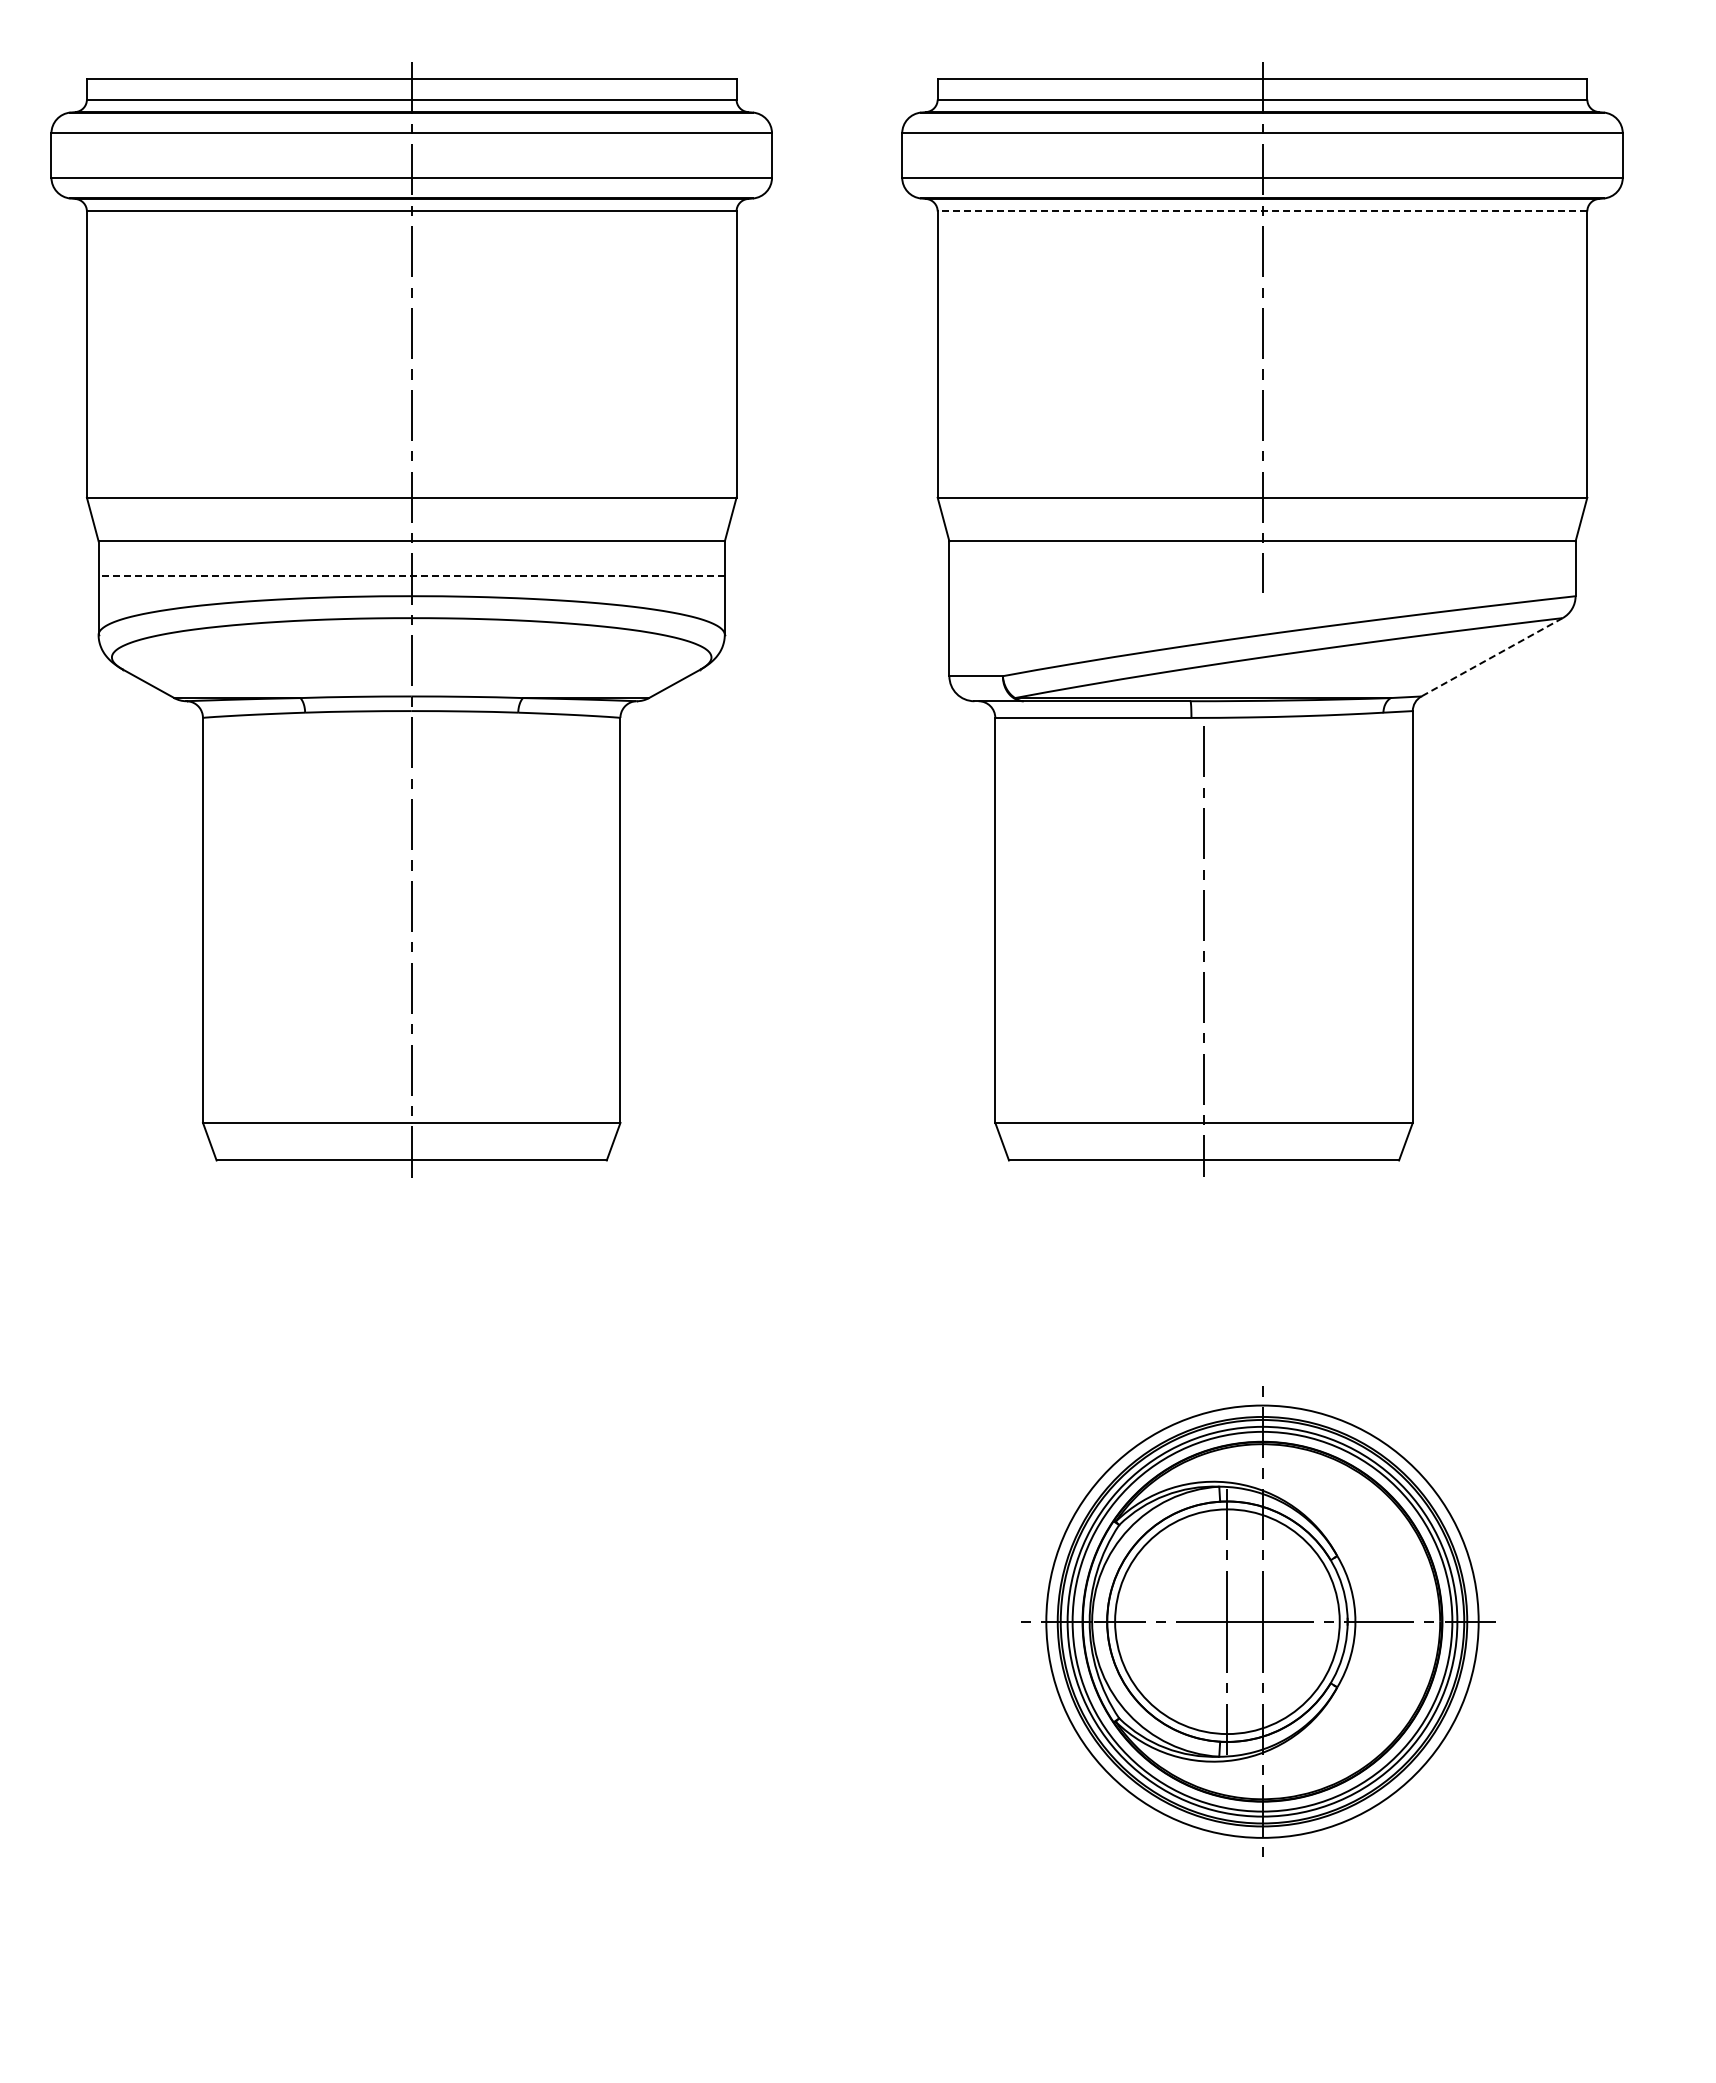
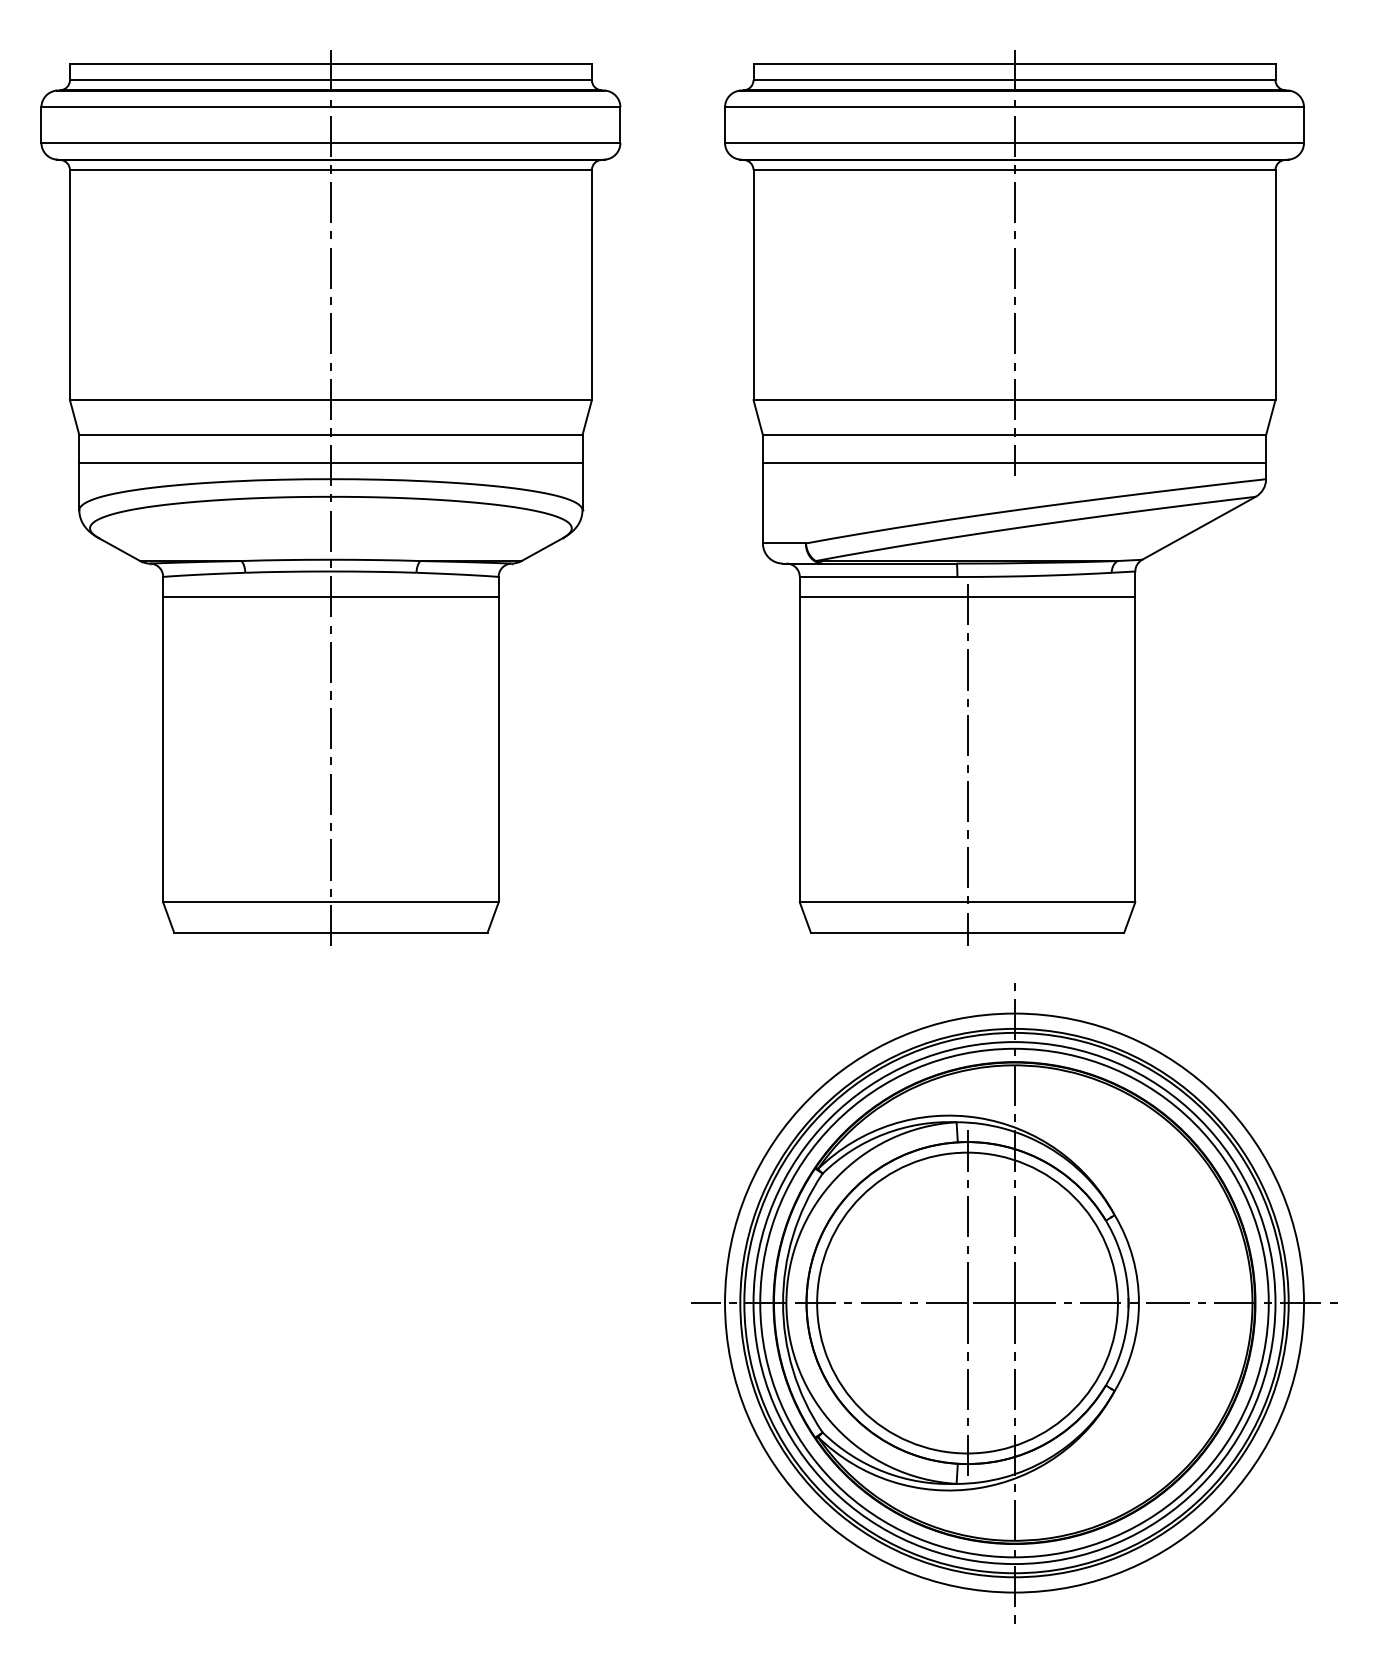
line: (1262, 211) -> (1014, 170), dashed -> solid
line: (411, 576) -> (330, 463), dashed -> solid
line: (1262, 576) -> (1014, 463), added
line: (1492, 657) -> (1199, 528), dashed -> solid
line: (411, 742) -> (330, 596), added
line: (1203, 742) -> (967, 596), added
part: (1262, 1621) -> (1014, 1303), size x1.67

